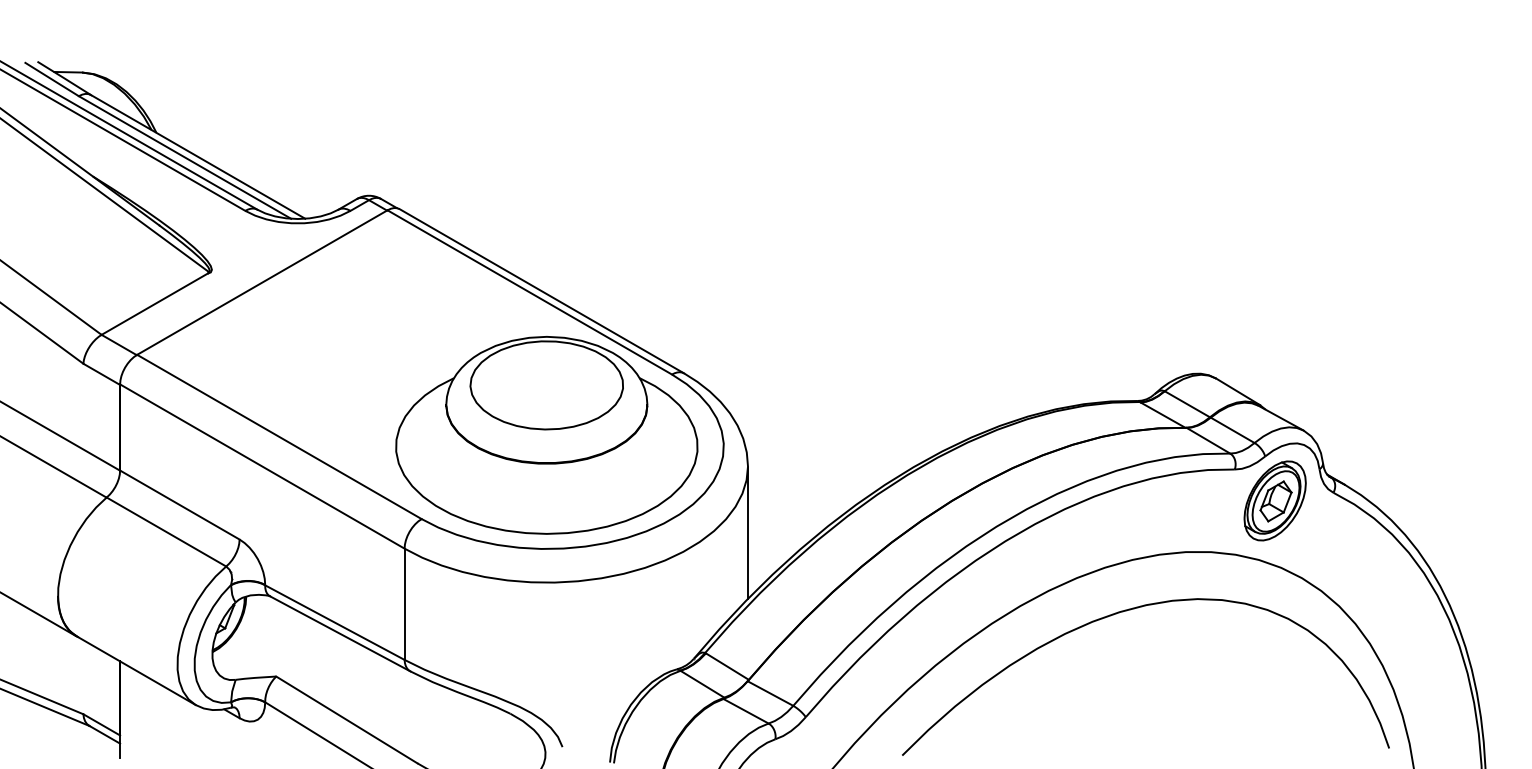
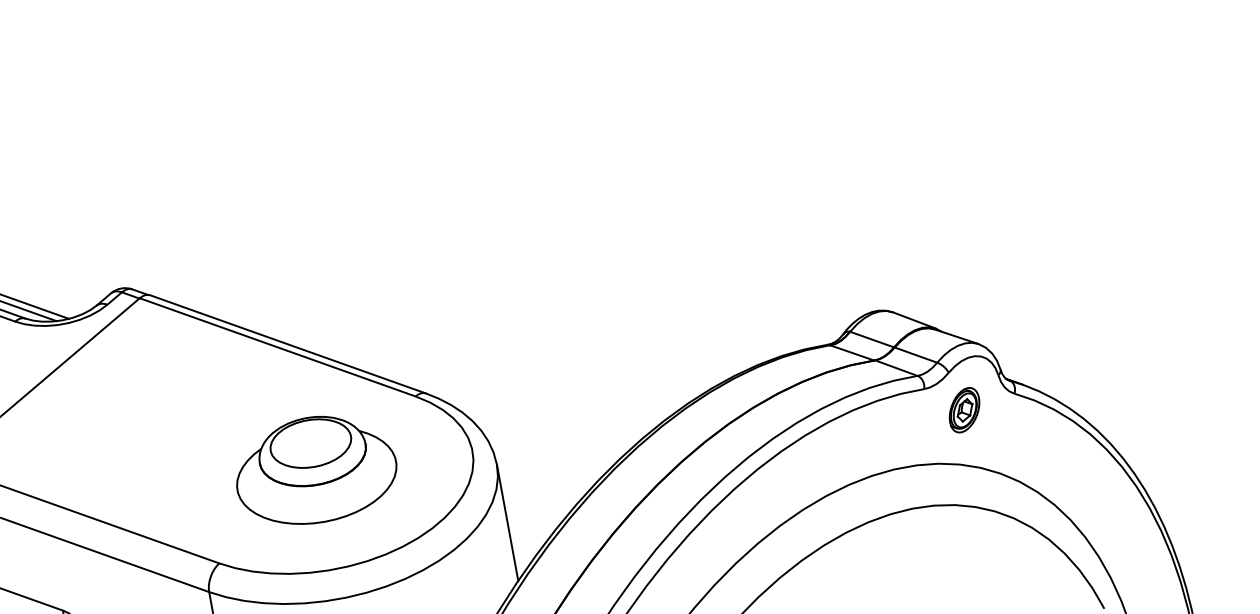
part: (546, 435) -> (315, 470), size x0.6
part: (1274, 500) -> (963, 409), size x0.6

